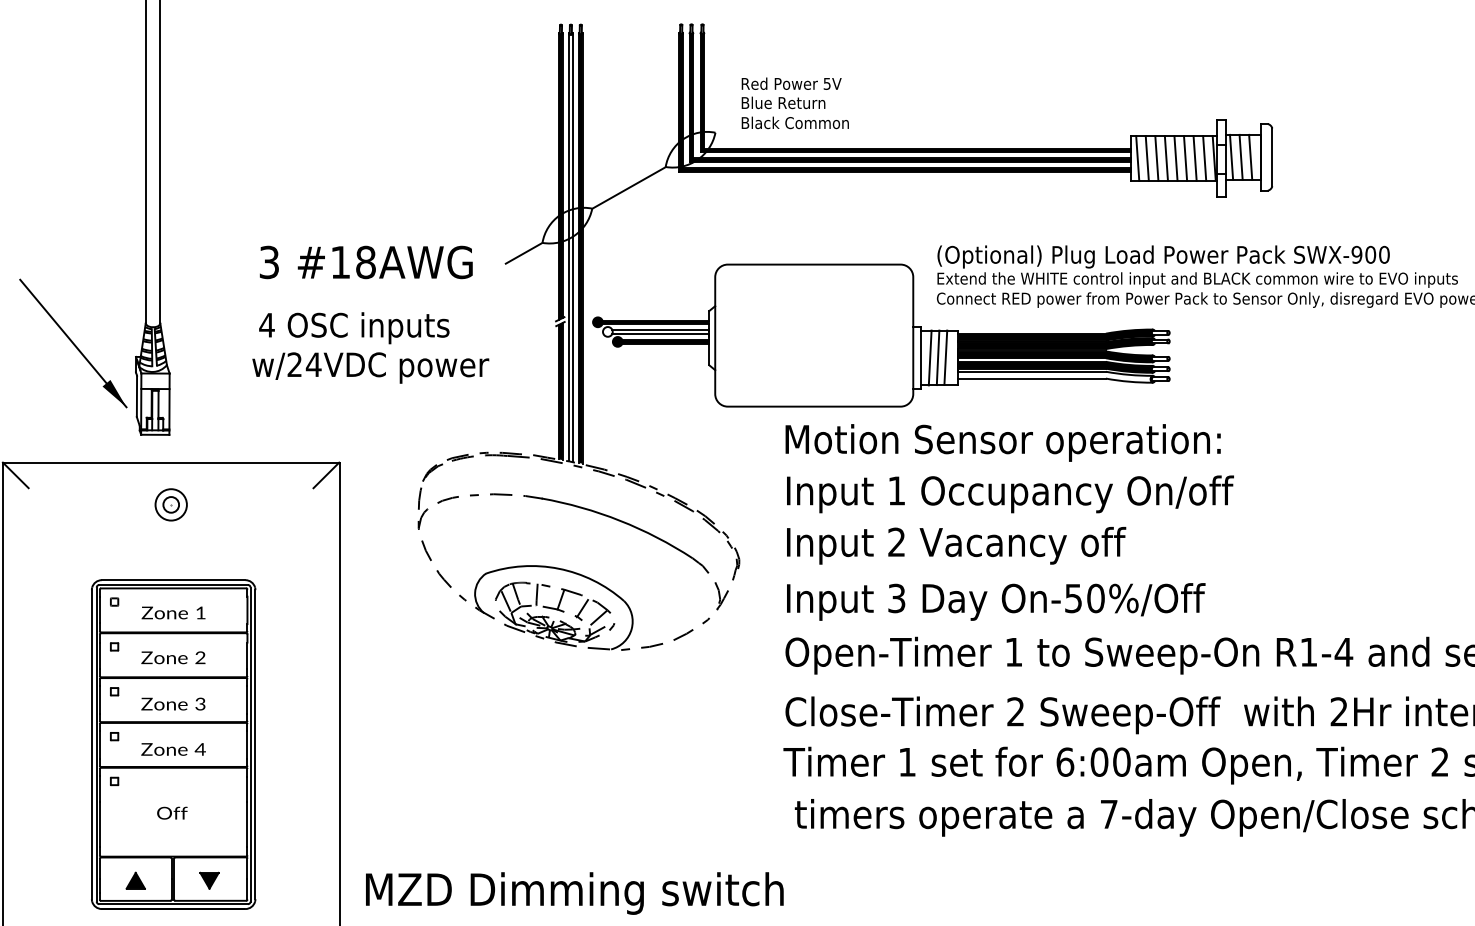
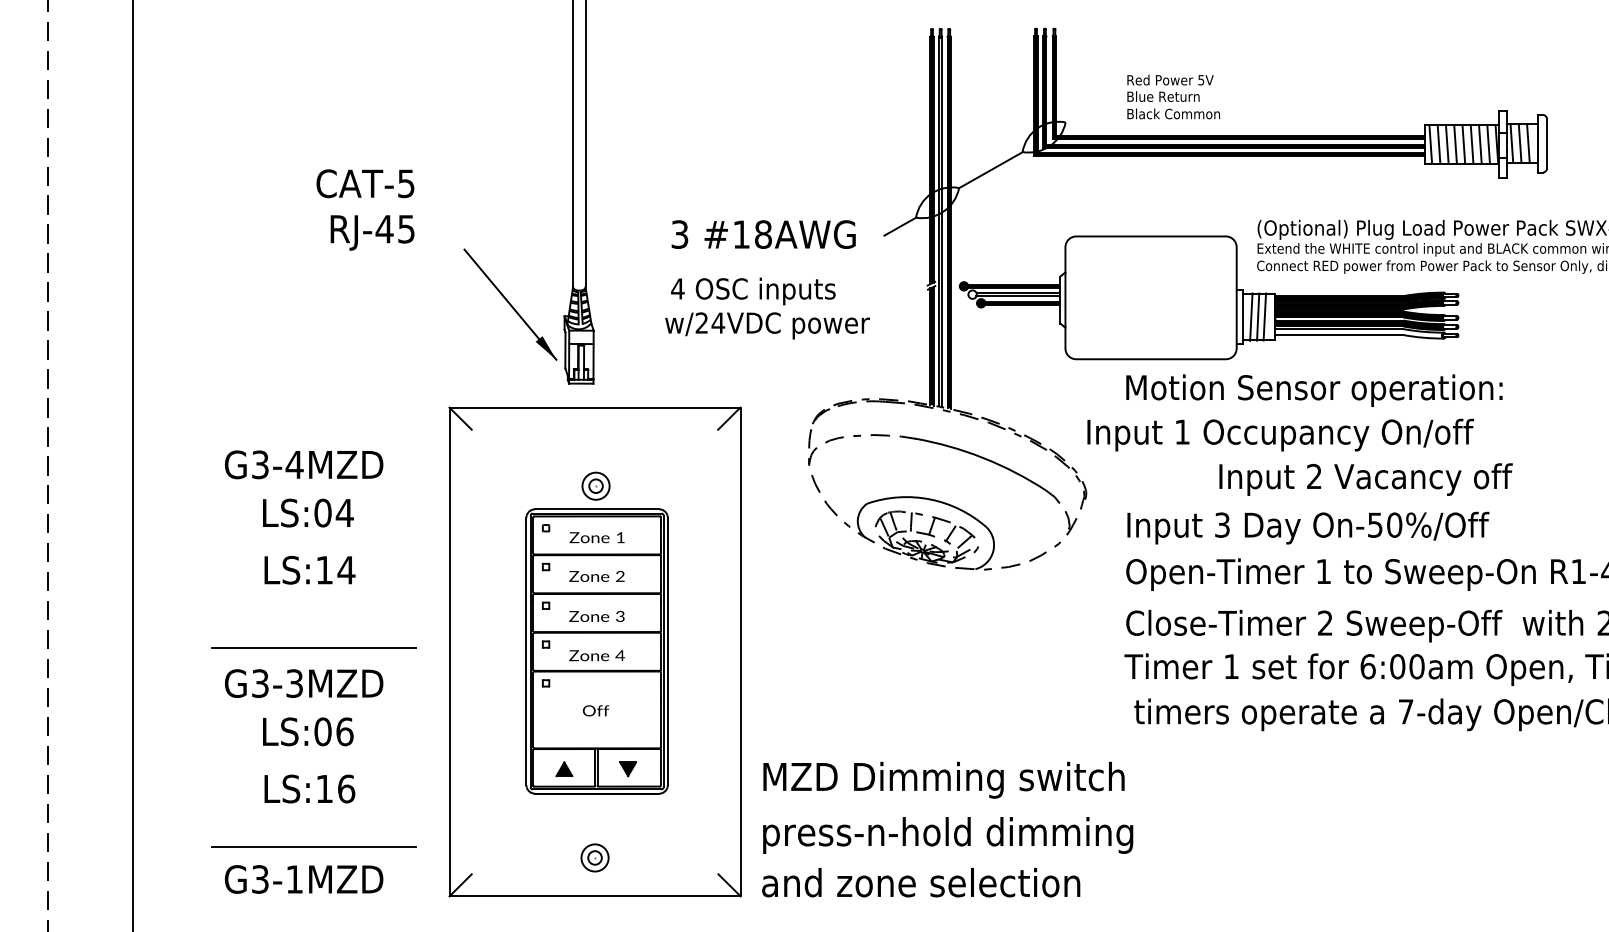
text: (795, 102) -> (1173, 96), moved
text: (1010, 493) -> (1280, 434), moved
part: (170, 504) -> (595, 485), moved
text: (955, 545) -> (1365, 479), moved

